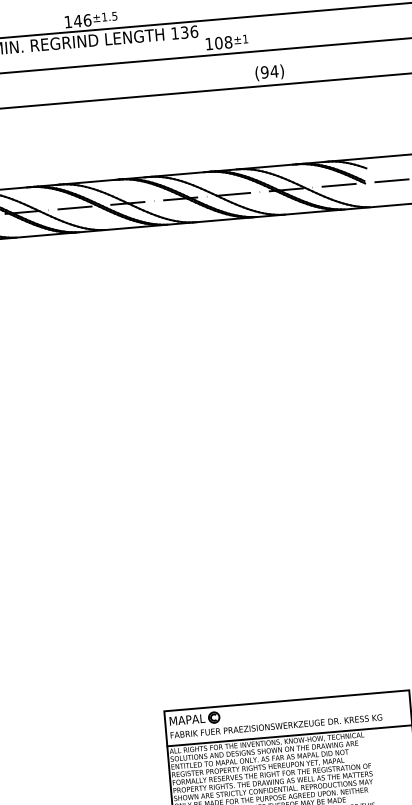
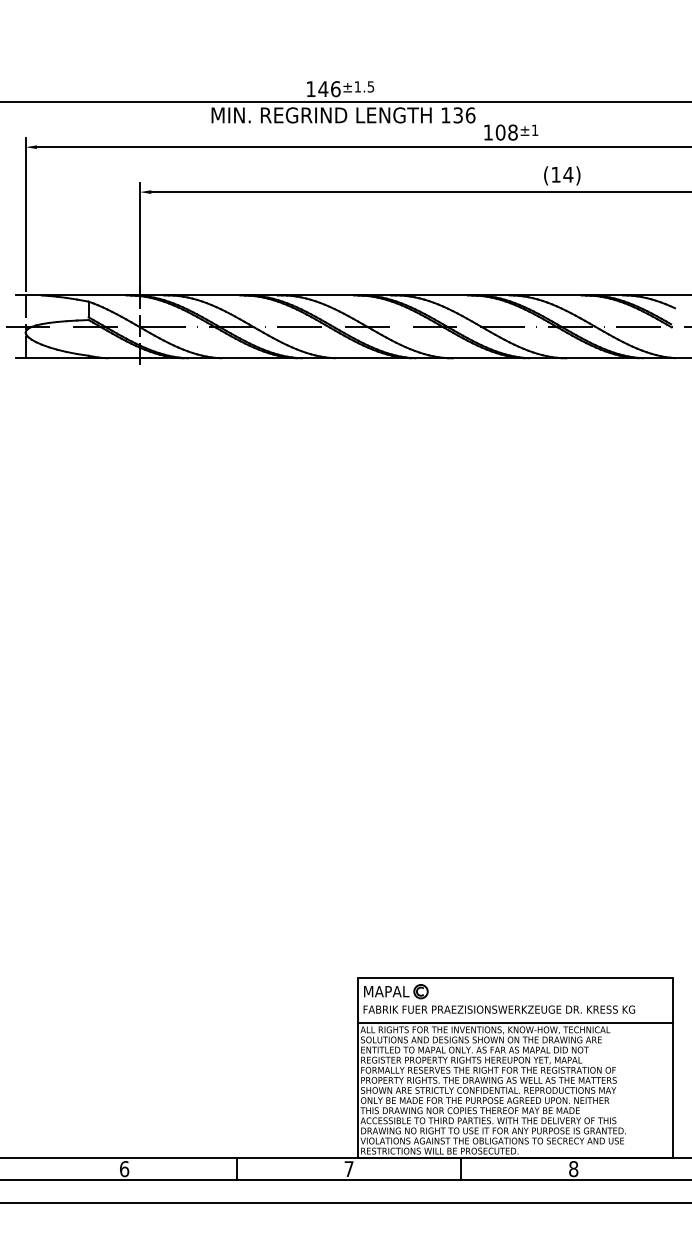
text: (264, 72) -> (555, 174), (94) -> (14)

